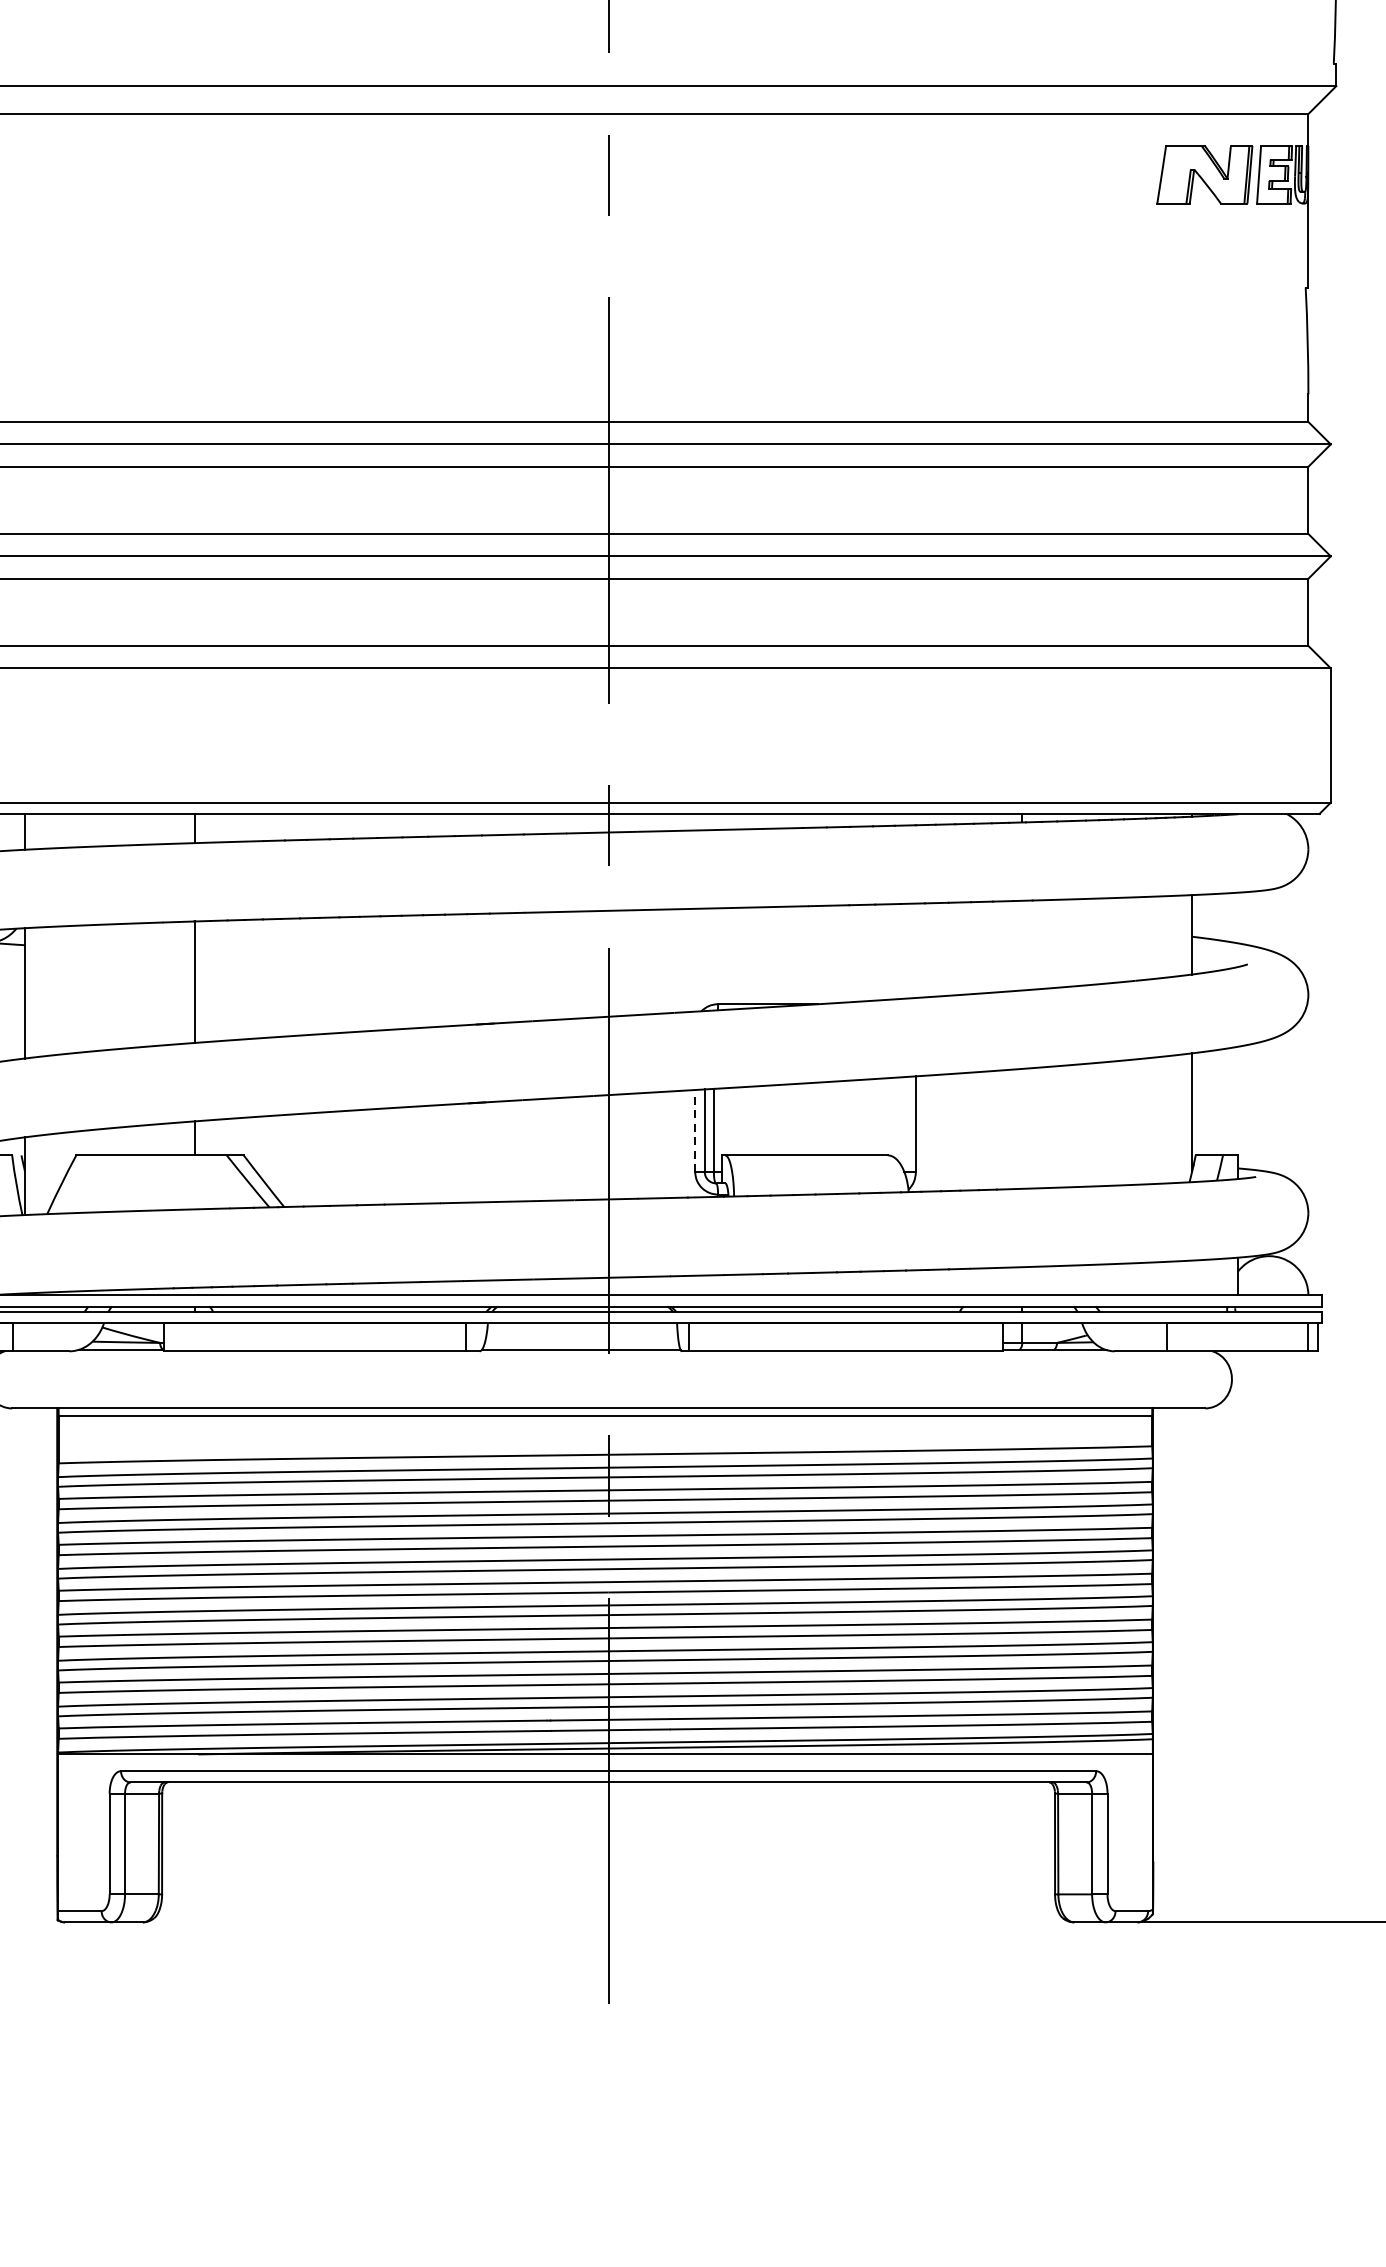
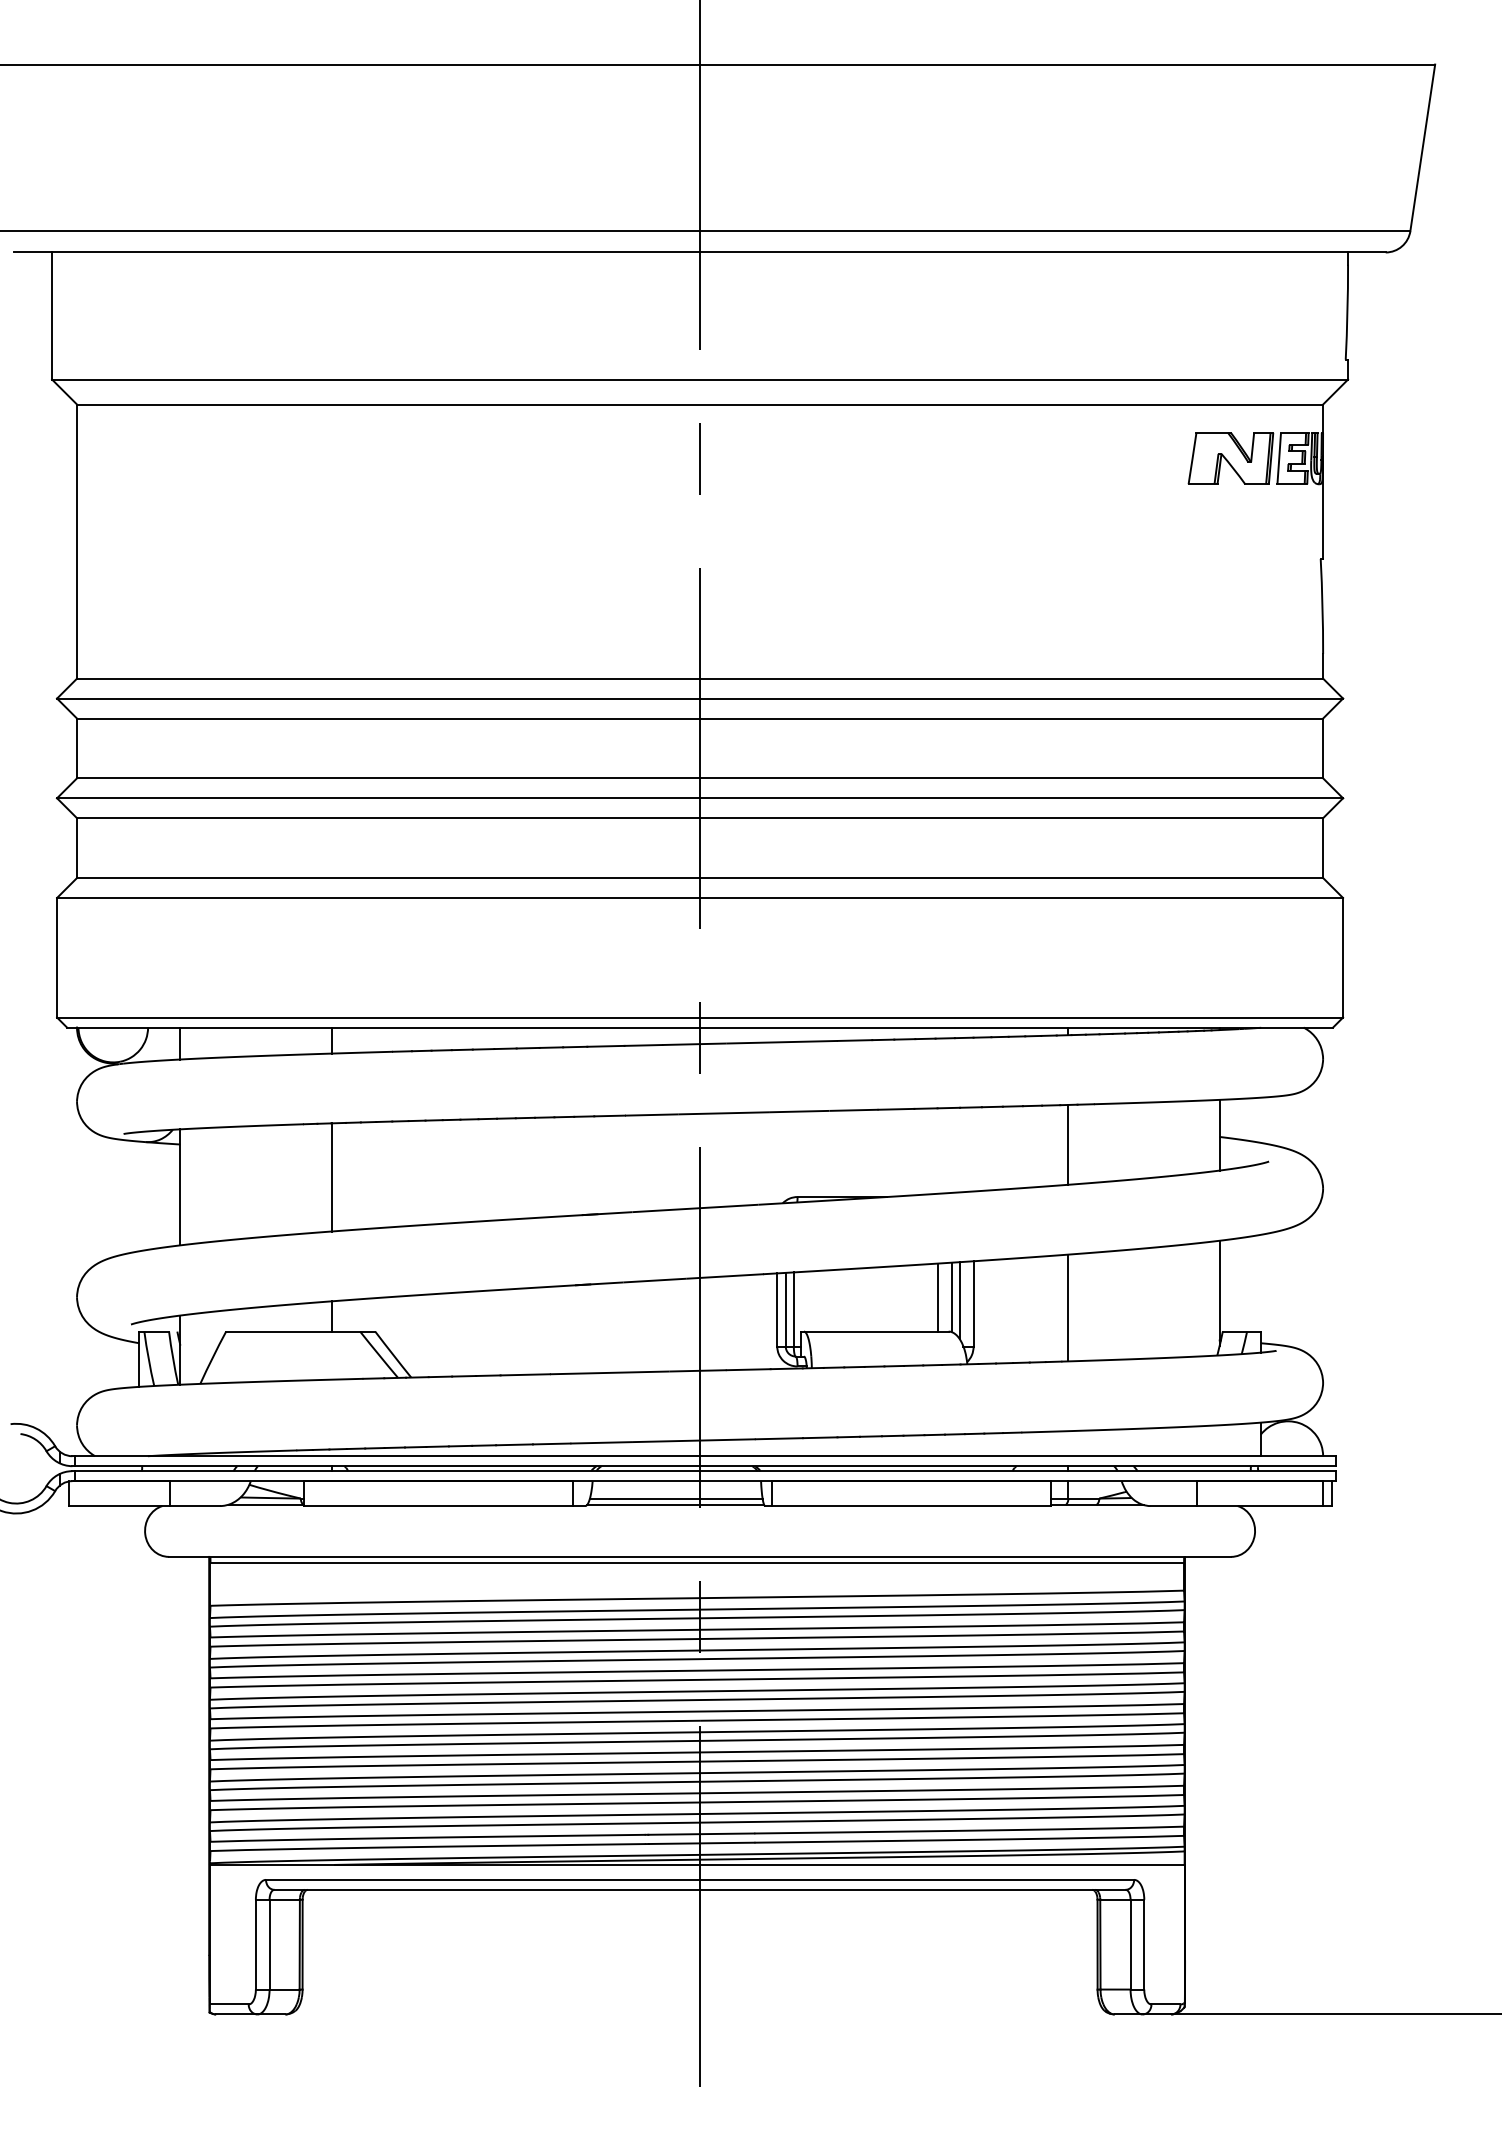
line: (1022, 945) -> (1068, 1144), added
line: (876, 1117) -> (938, 1297), added
line: (890, 1117) -> (951, 1297), added
line: (899, 1120) -> (959, 1300), added
line: (1022, 1128) -> (1068, 1307), added
line: (695, 1130) -> (777, 1309), dashed -> solid
line: (580, 1342) -> (675, 1498), added

